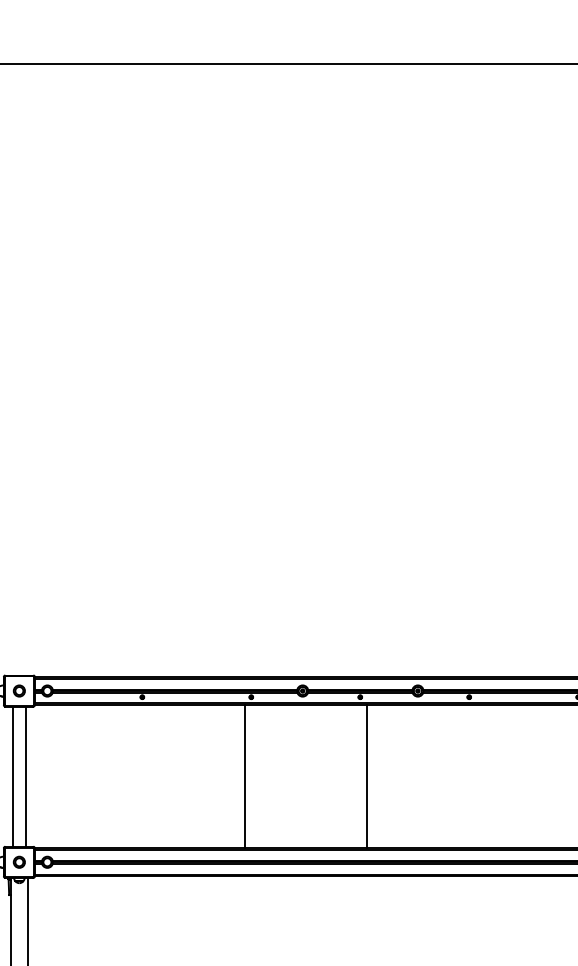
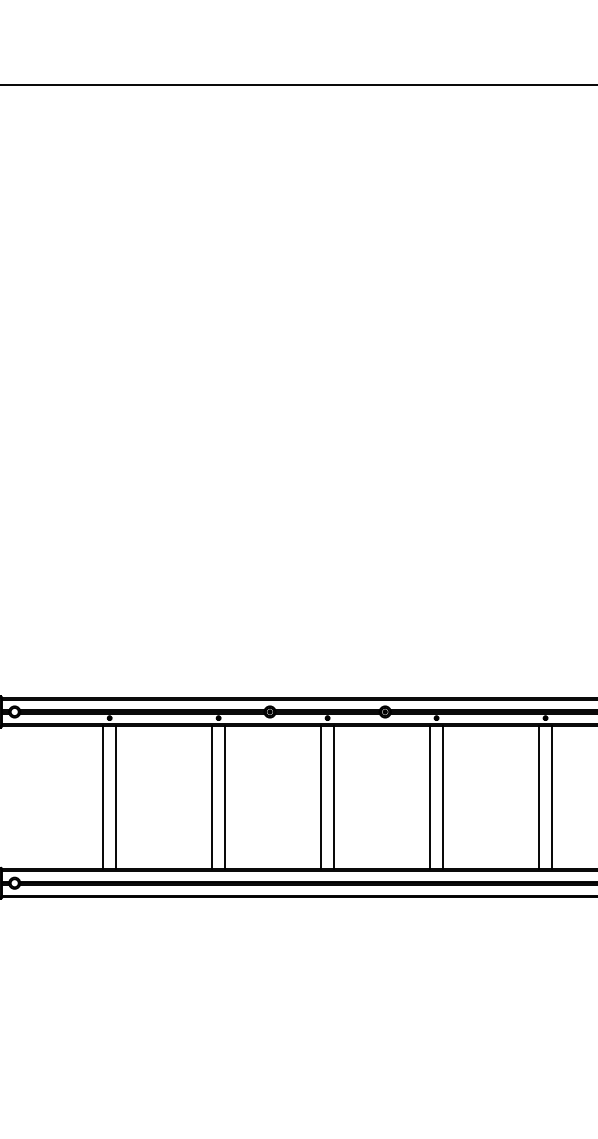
line: (136, 776) -> (103, 797), added
line: (148, 776) -> (115, 797), added
line: (257, 776) -> (224, 797), added
line: (354, 776) -> (321, 797), added
line: (463, 776) -> (430, 797), added
line: (475, 776) -> (442, 797), added
line: (572, 776) -> (539, 797), added

